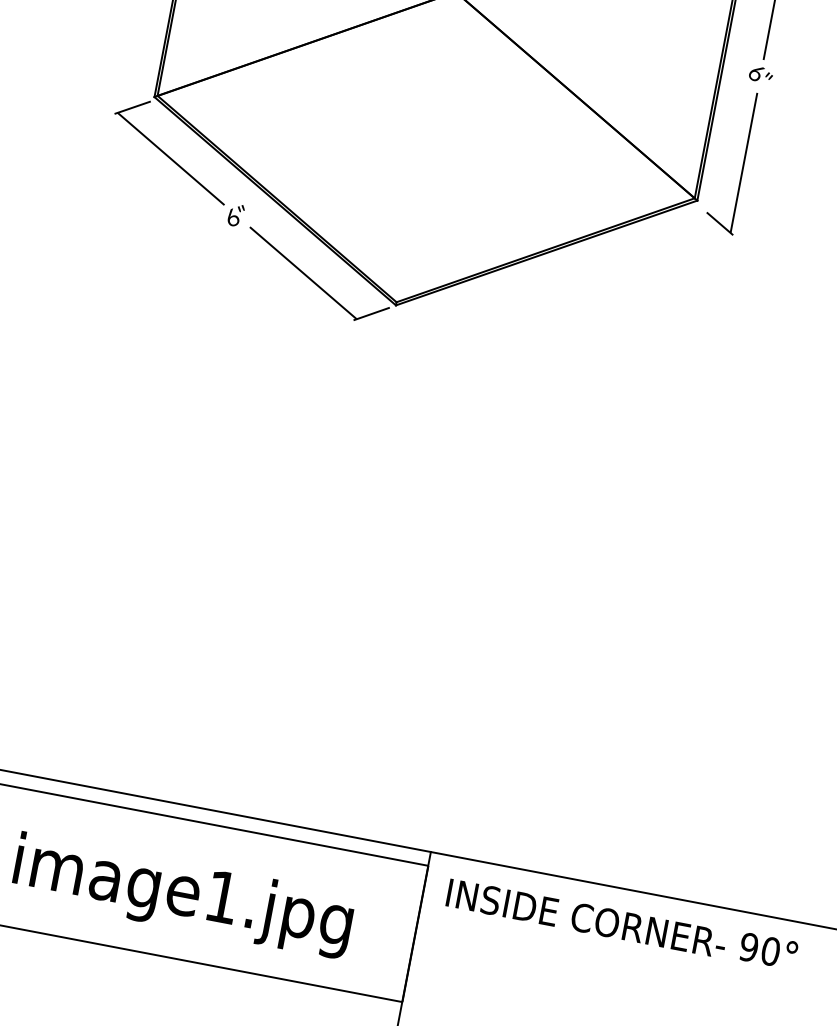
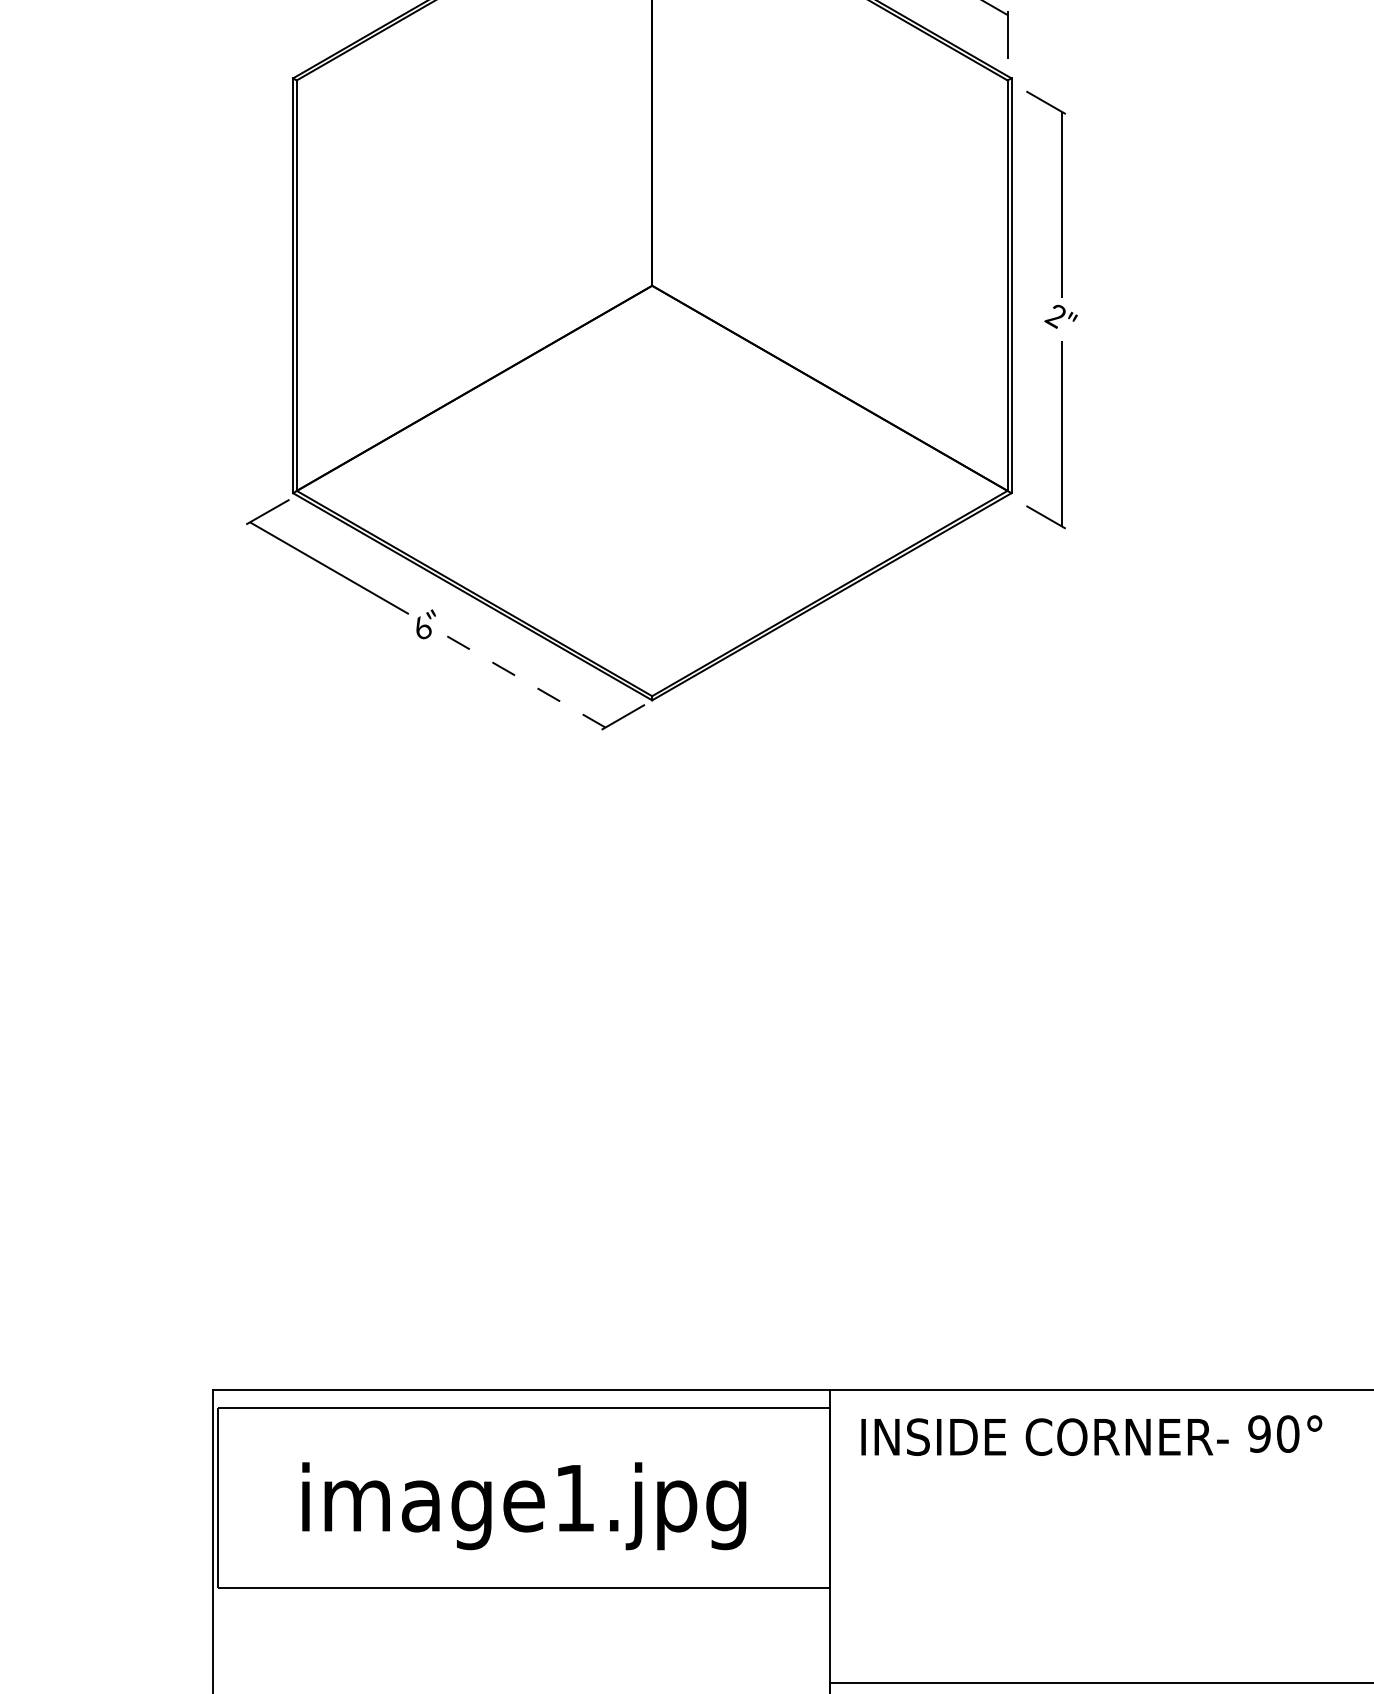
text: (755, 73) -> (1054, 316), 6" -> 2"
line: (302, 272) -> (525, 681), solid -> dashed

